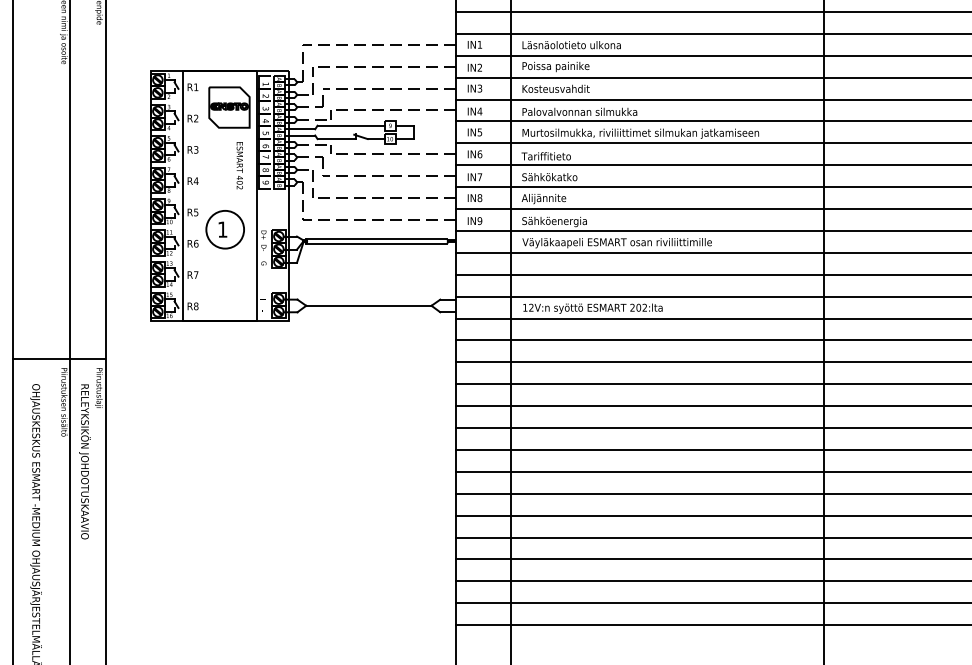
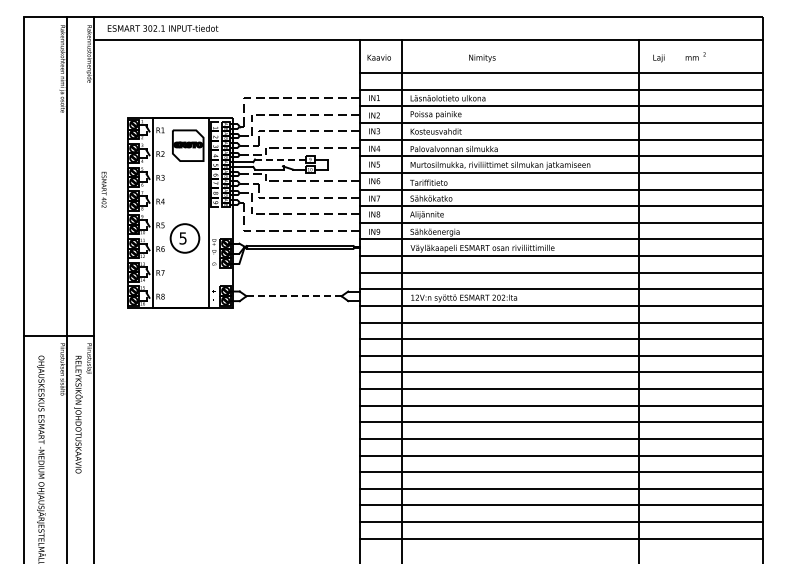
line: (351, 125) -> (280, 159), solid -> dashed
text: (239, 165) -> (103, 189), moved
text: (221, 229) -> (182, 238), 1 -> 5
line: (369, 306) -> (294, 296), solid -> dashed

